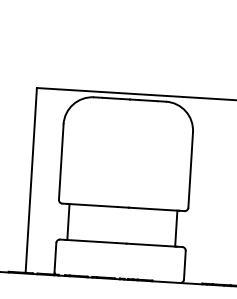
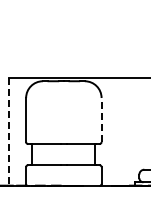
line: (190, 169) -> (101, 119), solid -> dashed
line: (31, 179) -> (9, 131), solid -> dashed

